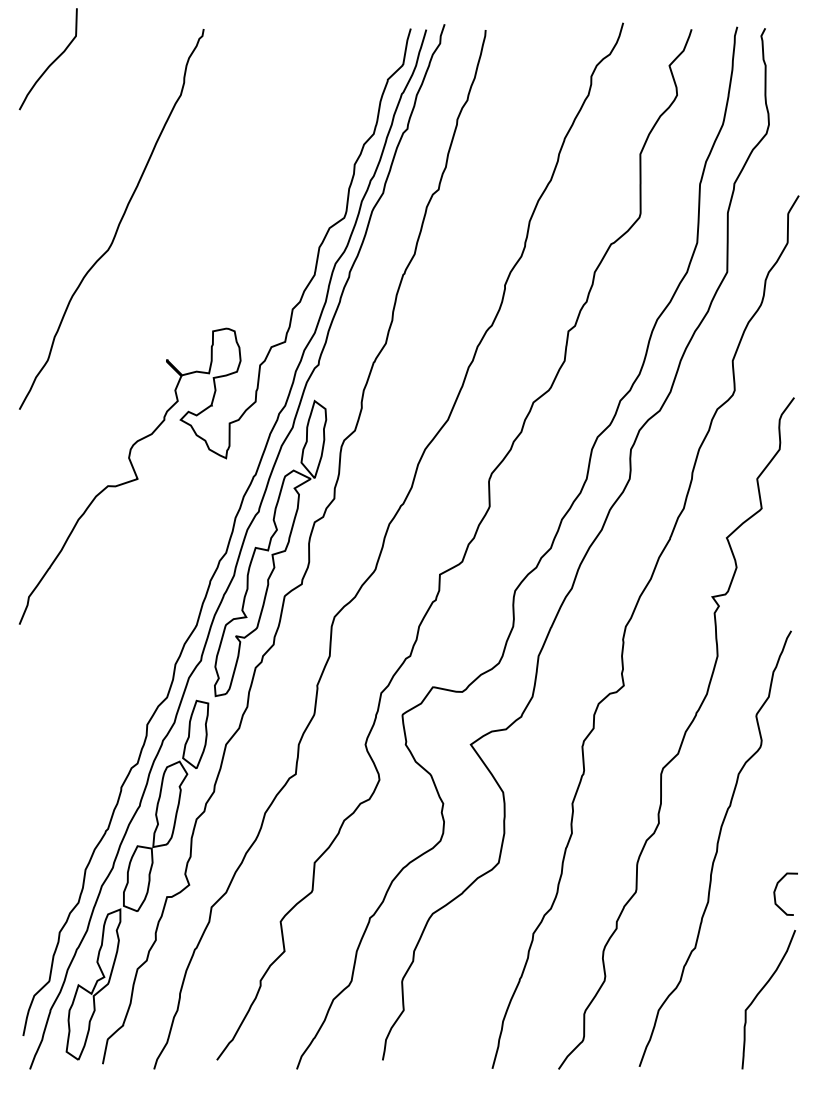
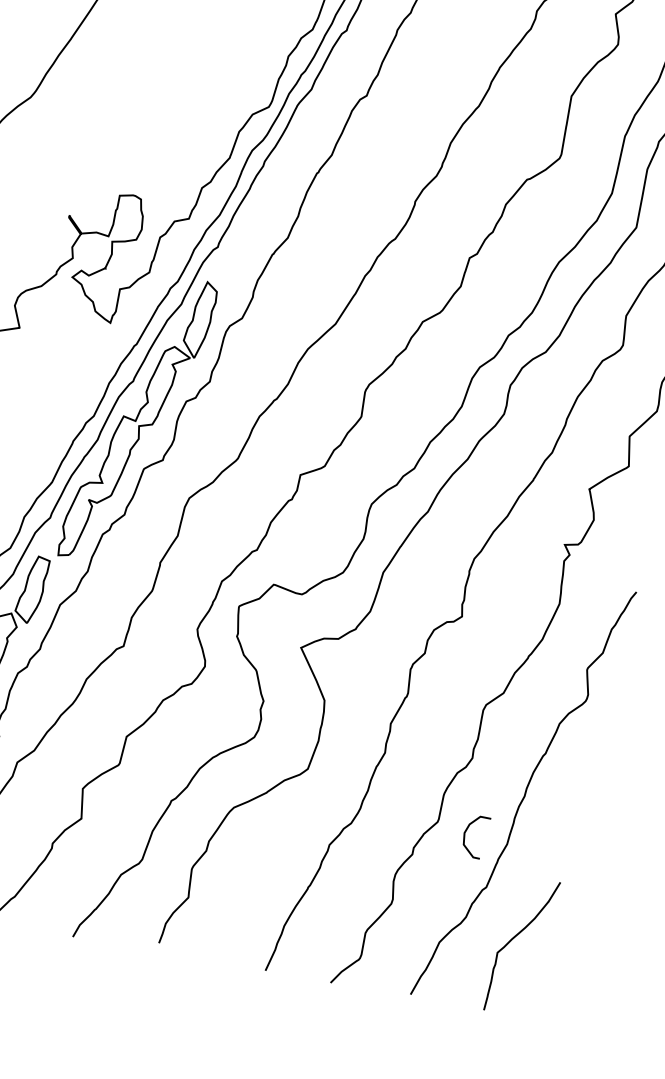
curve: (776, 889) -> (467, 830), moved
curve: (761, 991) -> (516, 936), moved

